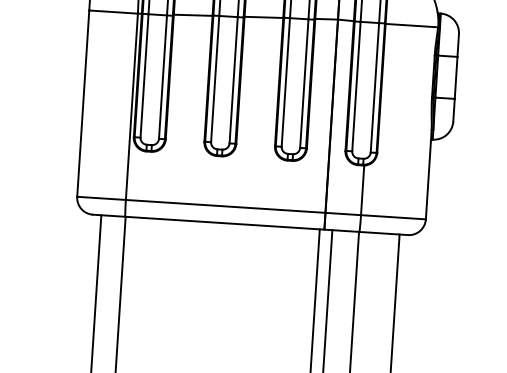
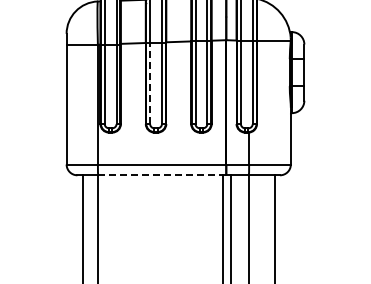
line: (215, 79) -> (150, 83), solid -> dashed
line: (225, 223) -> (162, 175), solid -> dashed

